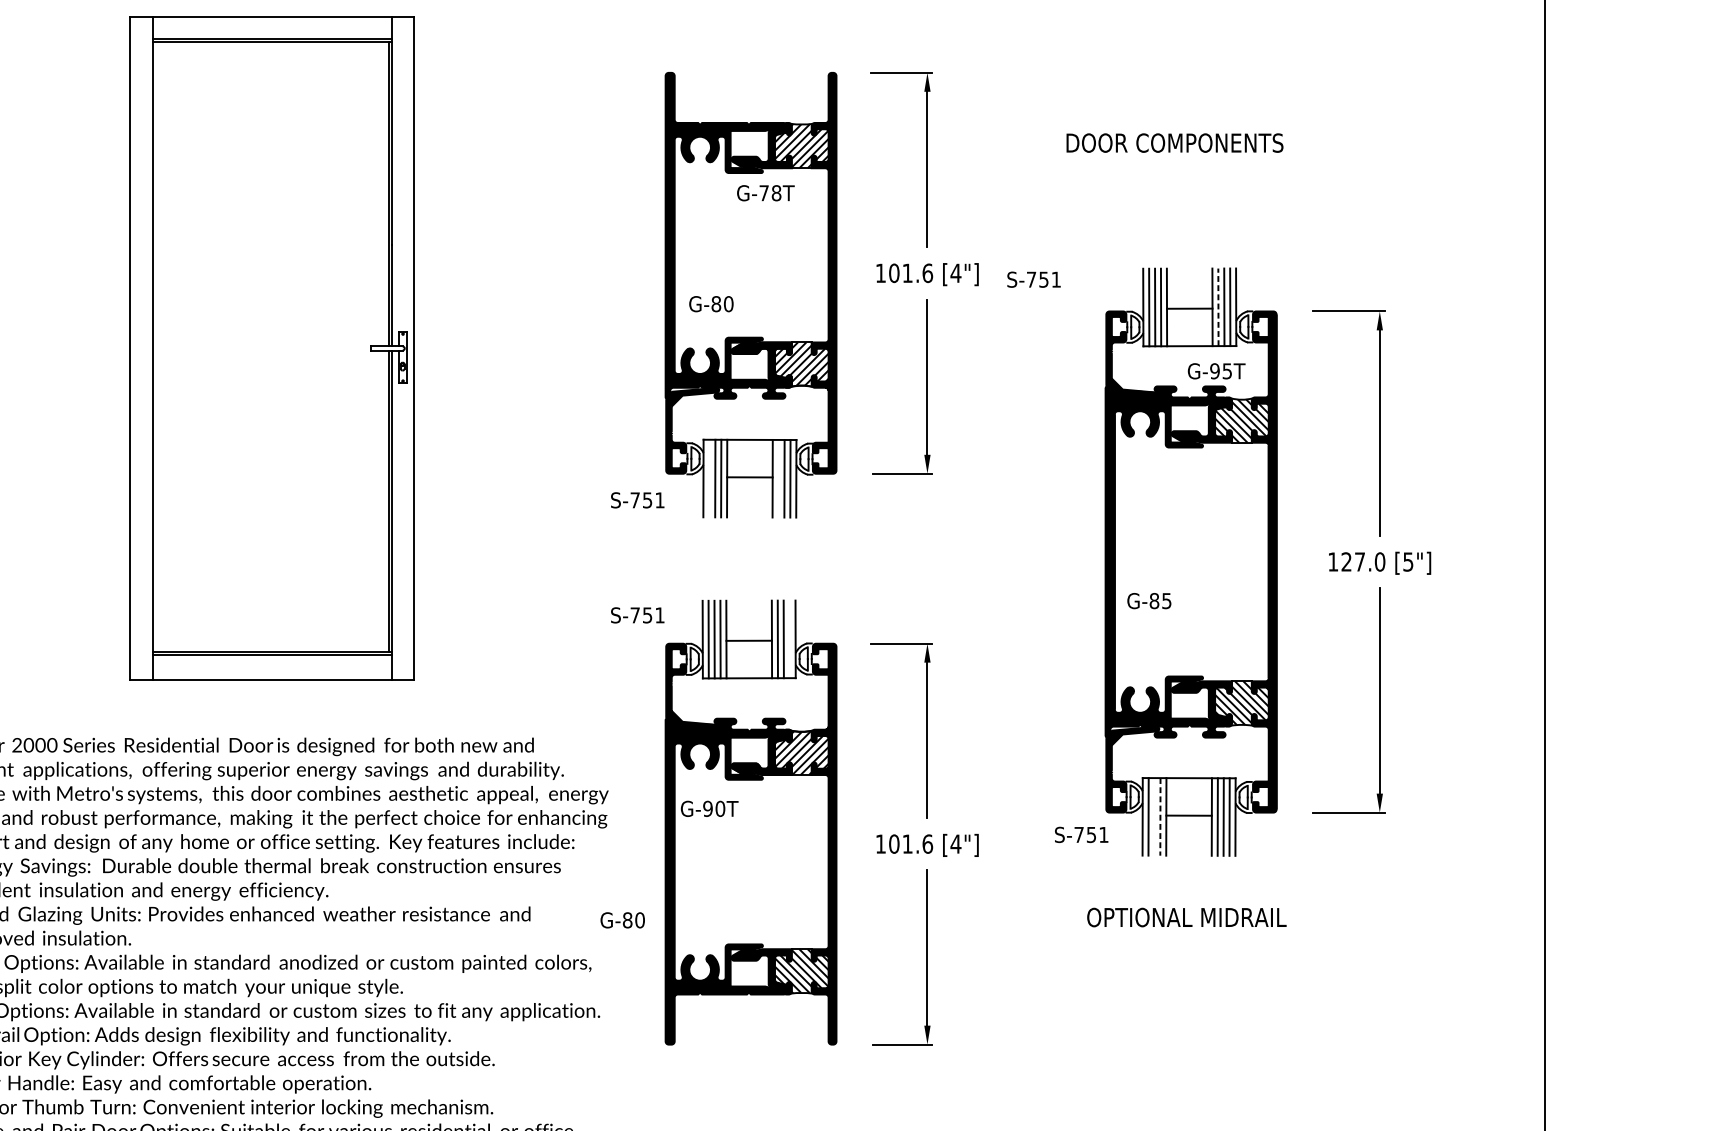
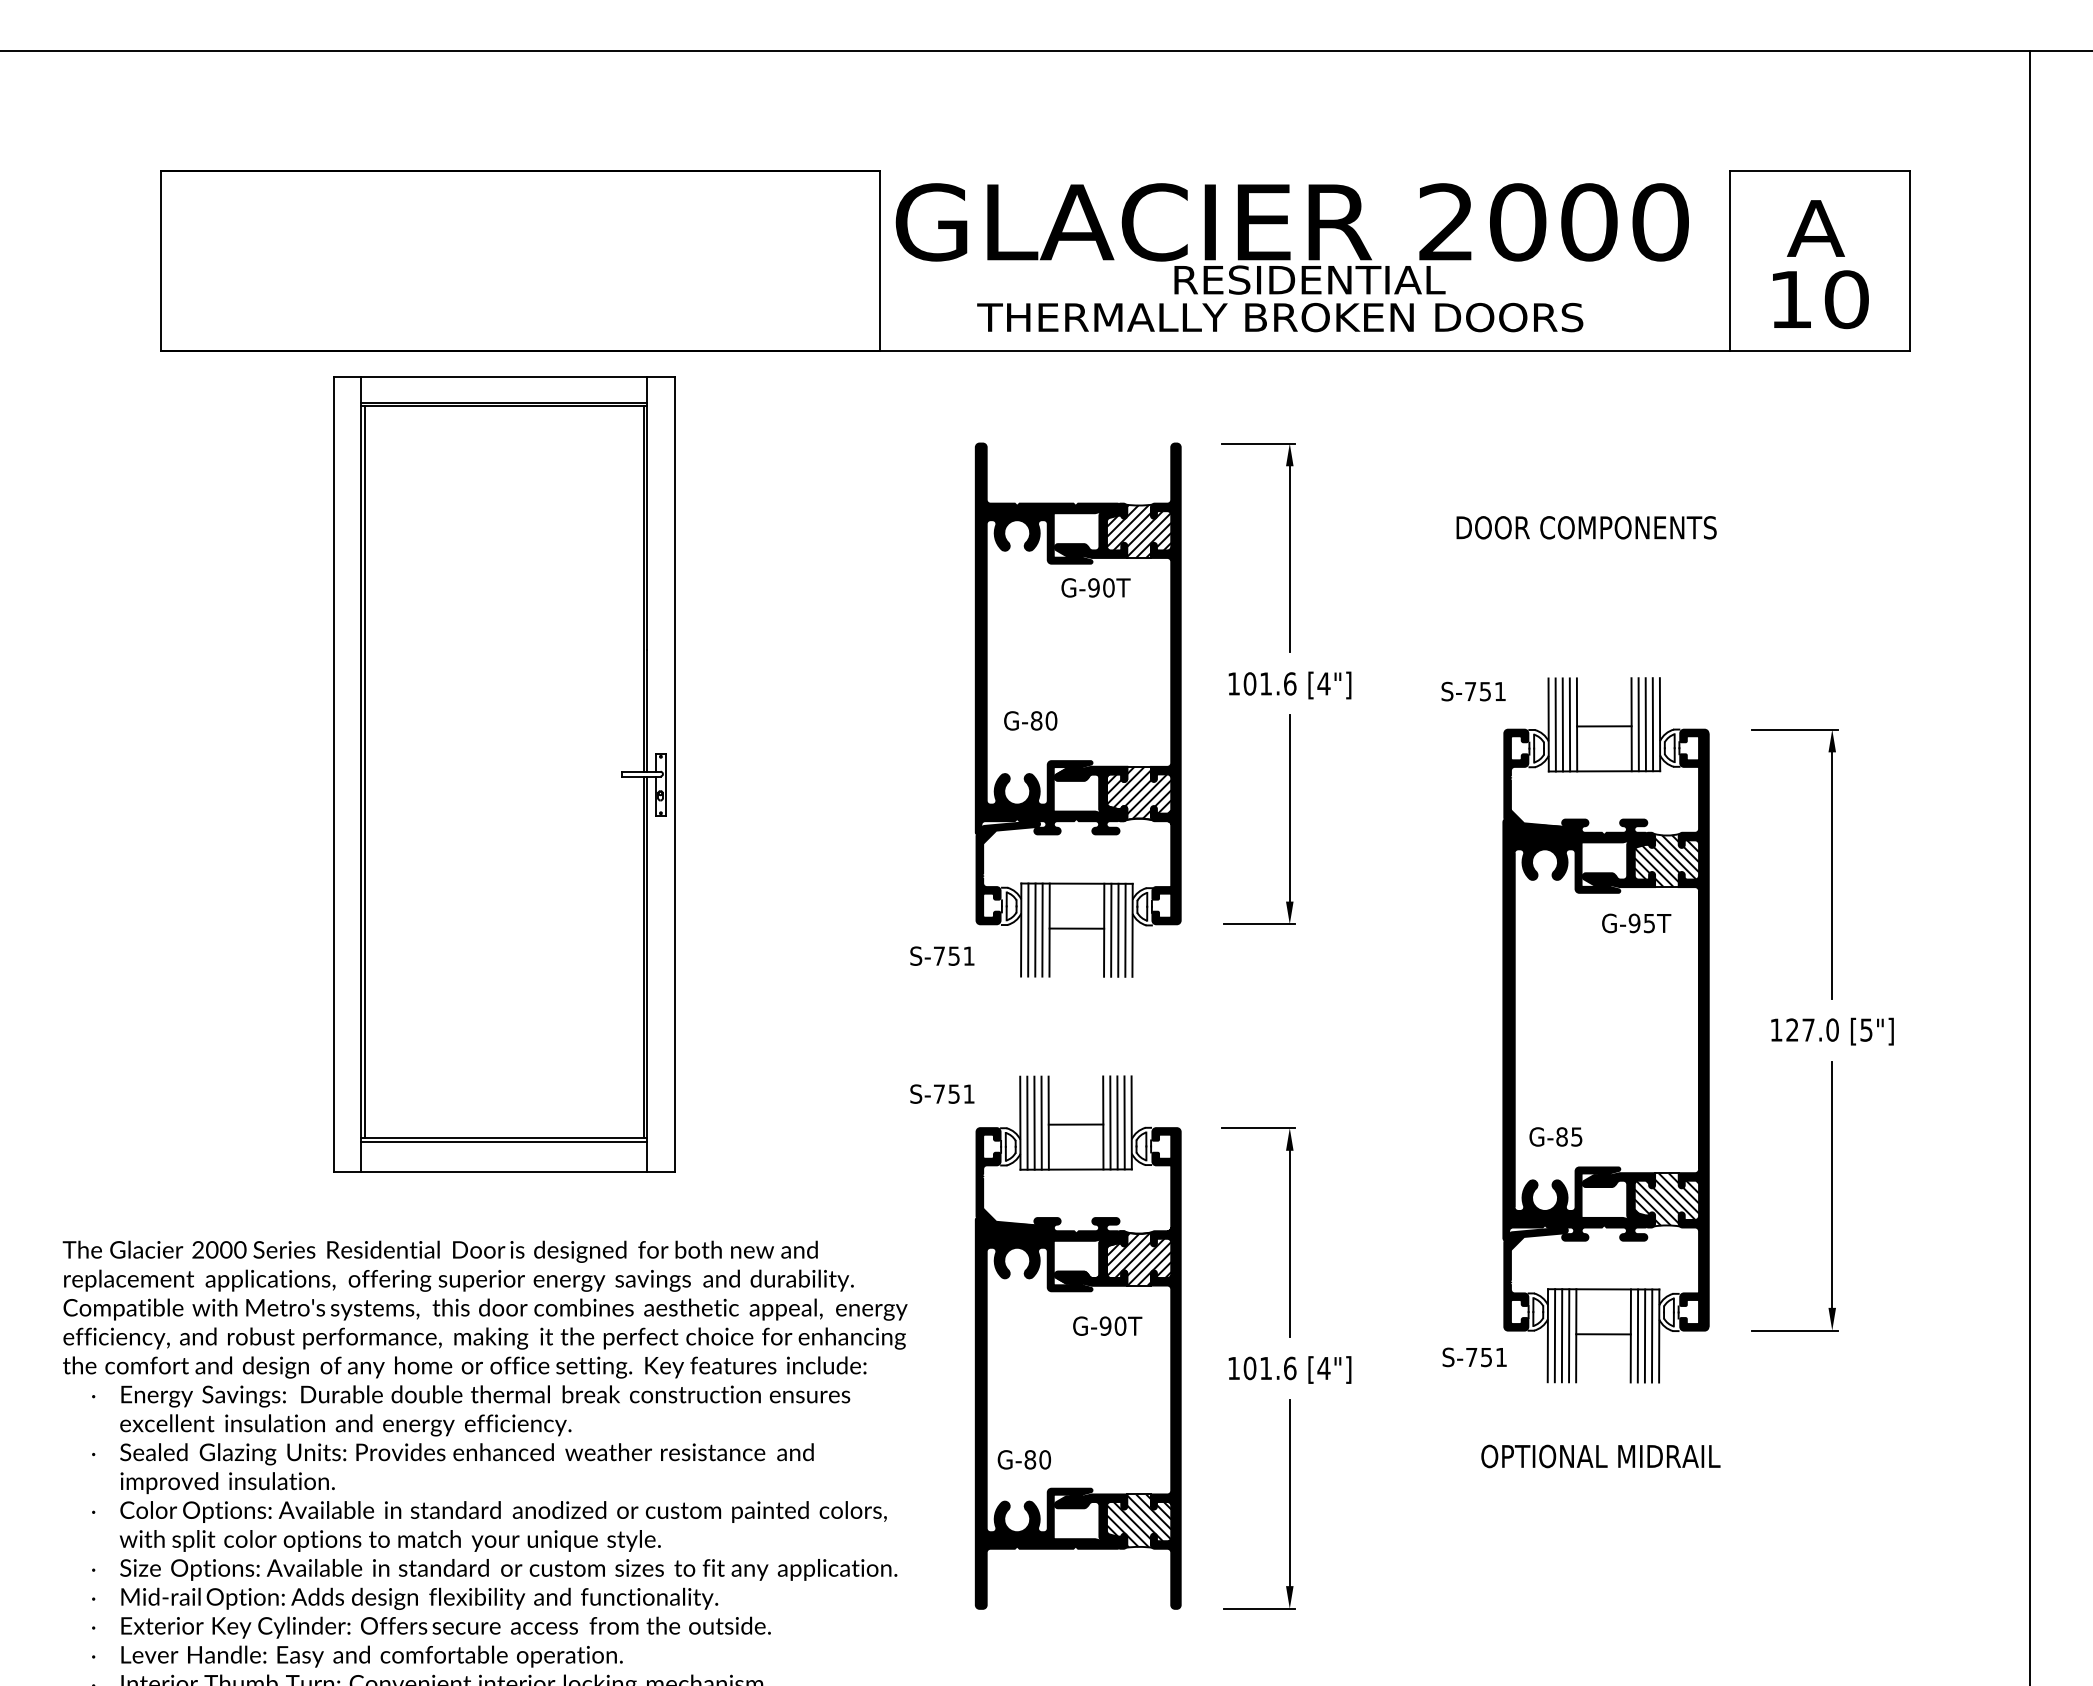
text: (770, 192) -> (1101, 587), G-78T -> G-90T
text: (1033, 279) -> (1473, 691), moved
line: (1218, 307) -> (1638, 724), dashed -> solid
line: (155, 346) -> (364, 771), added
text: (1216, 371) -> (1636, 923), moved
line: (709, 478) -> (1028, 929), added
line: (778, 478) -> (1111, 929), added
text: (1149, 600) -> (1555, 1136), moved
line: (789, 639) -> (1124, 1122), added
text: (709, 808) -> (1107, 1325), moved
line: (1154, 816) -> (1561, 1335), added
line: (1160, 816) -> (1569, 1335), dashed -> solid
text: (621, 920) -> (1023, 1459), moved

